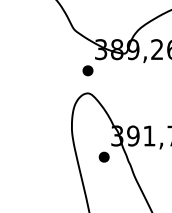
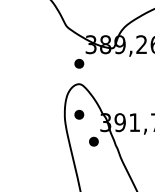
part: (88, 127) -> (79, 114), added

